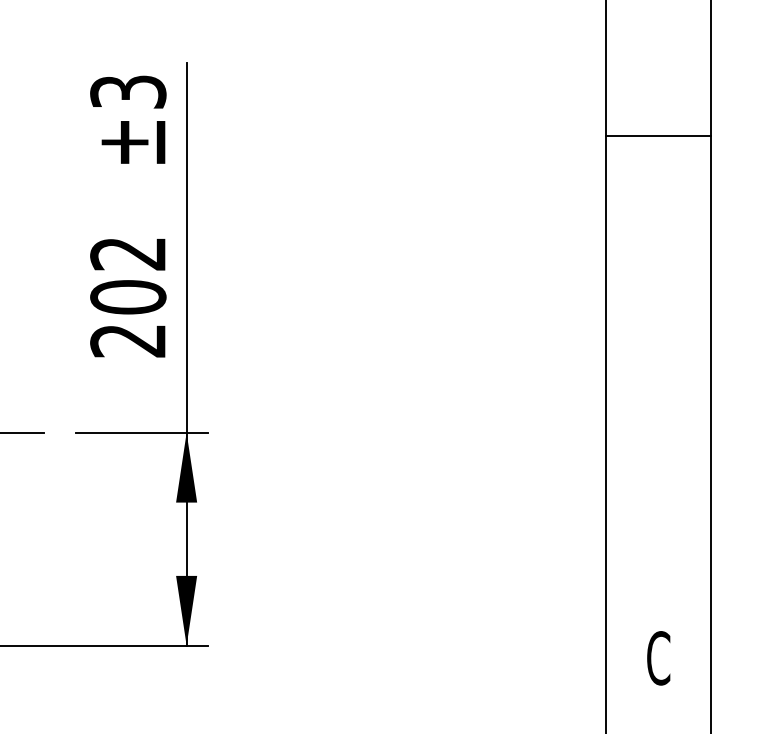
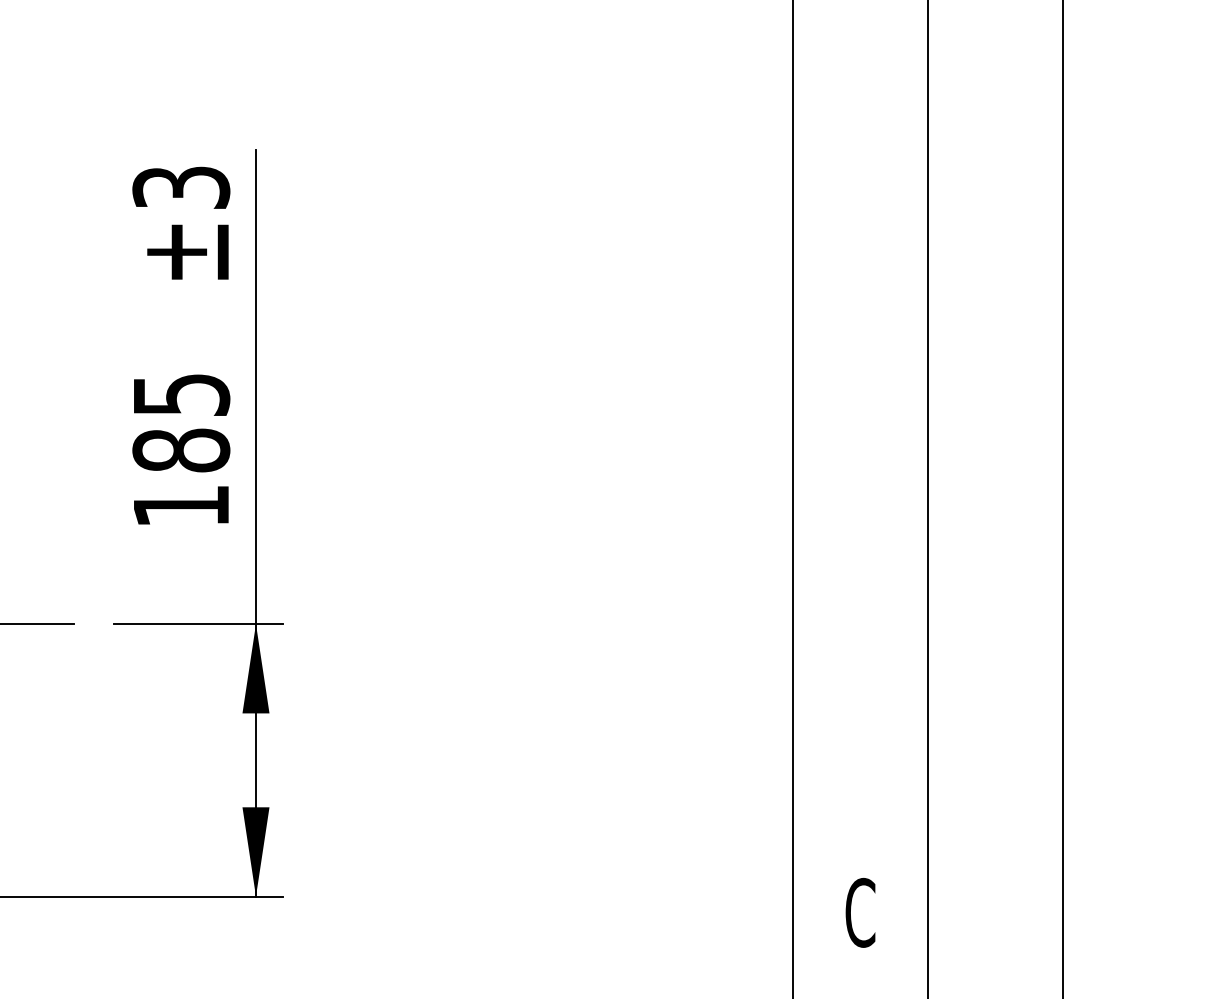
line: (657, 135) -> (859, 243), removed
text: (128, 297) -> (181, 450), 202 -> 185

